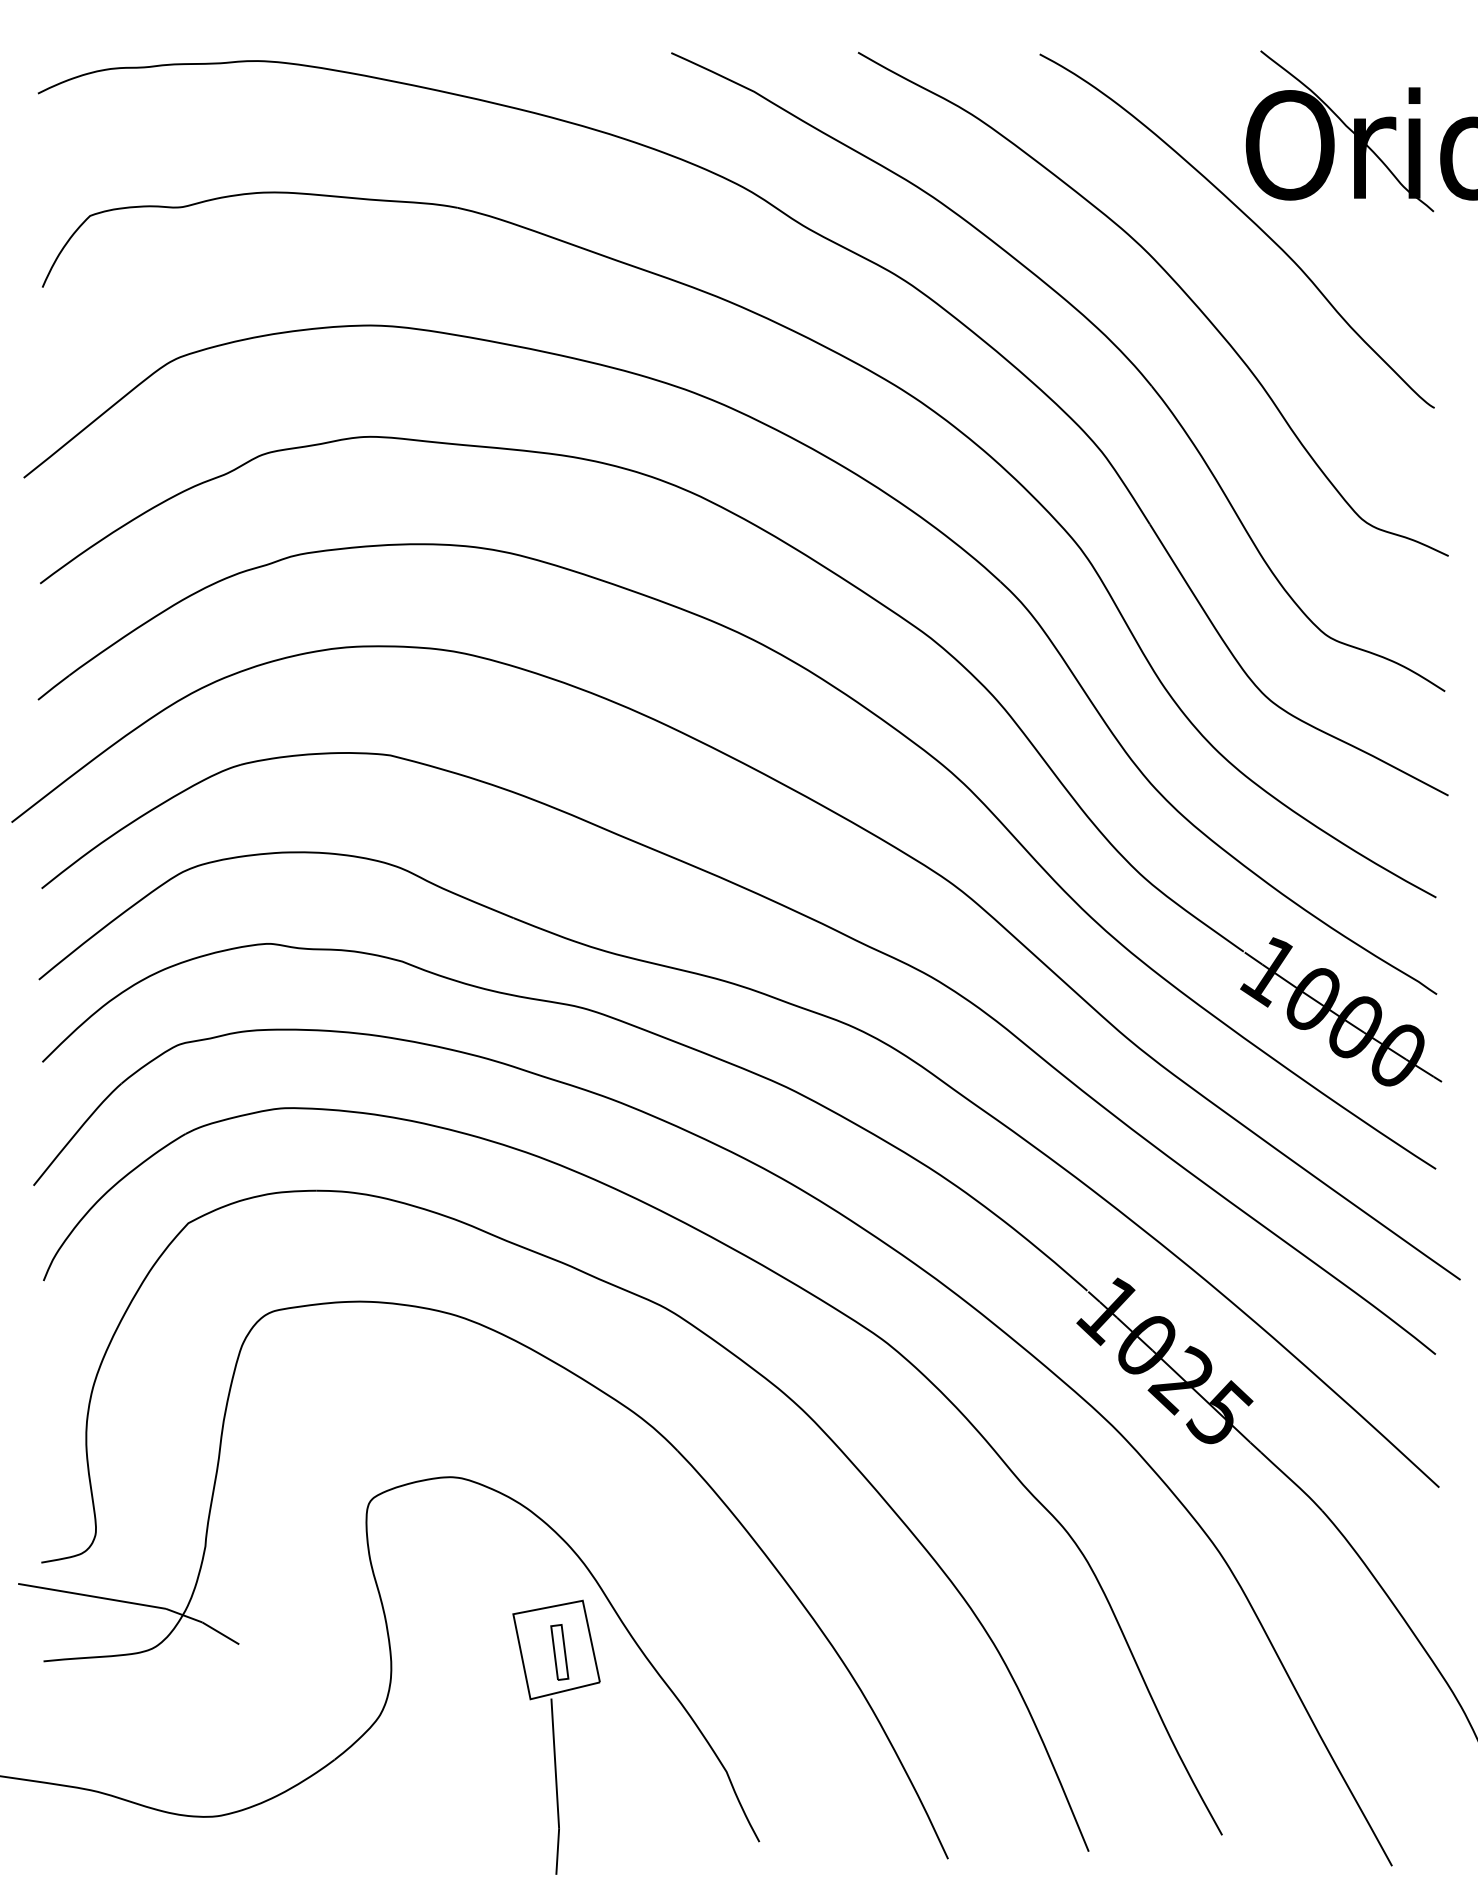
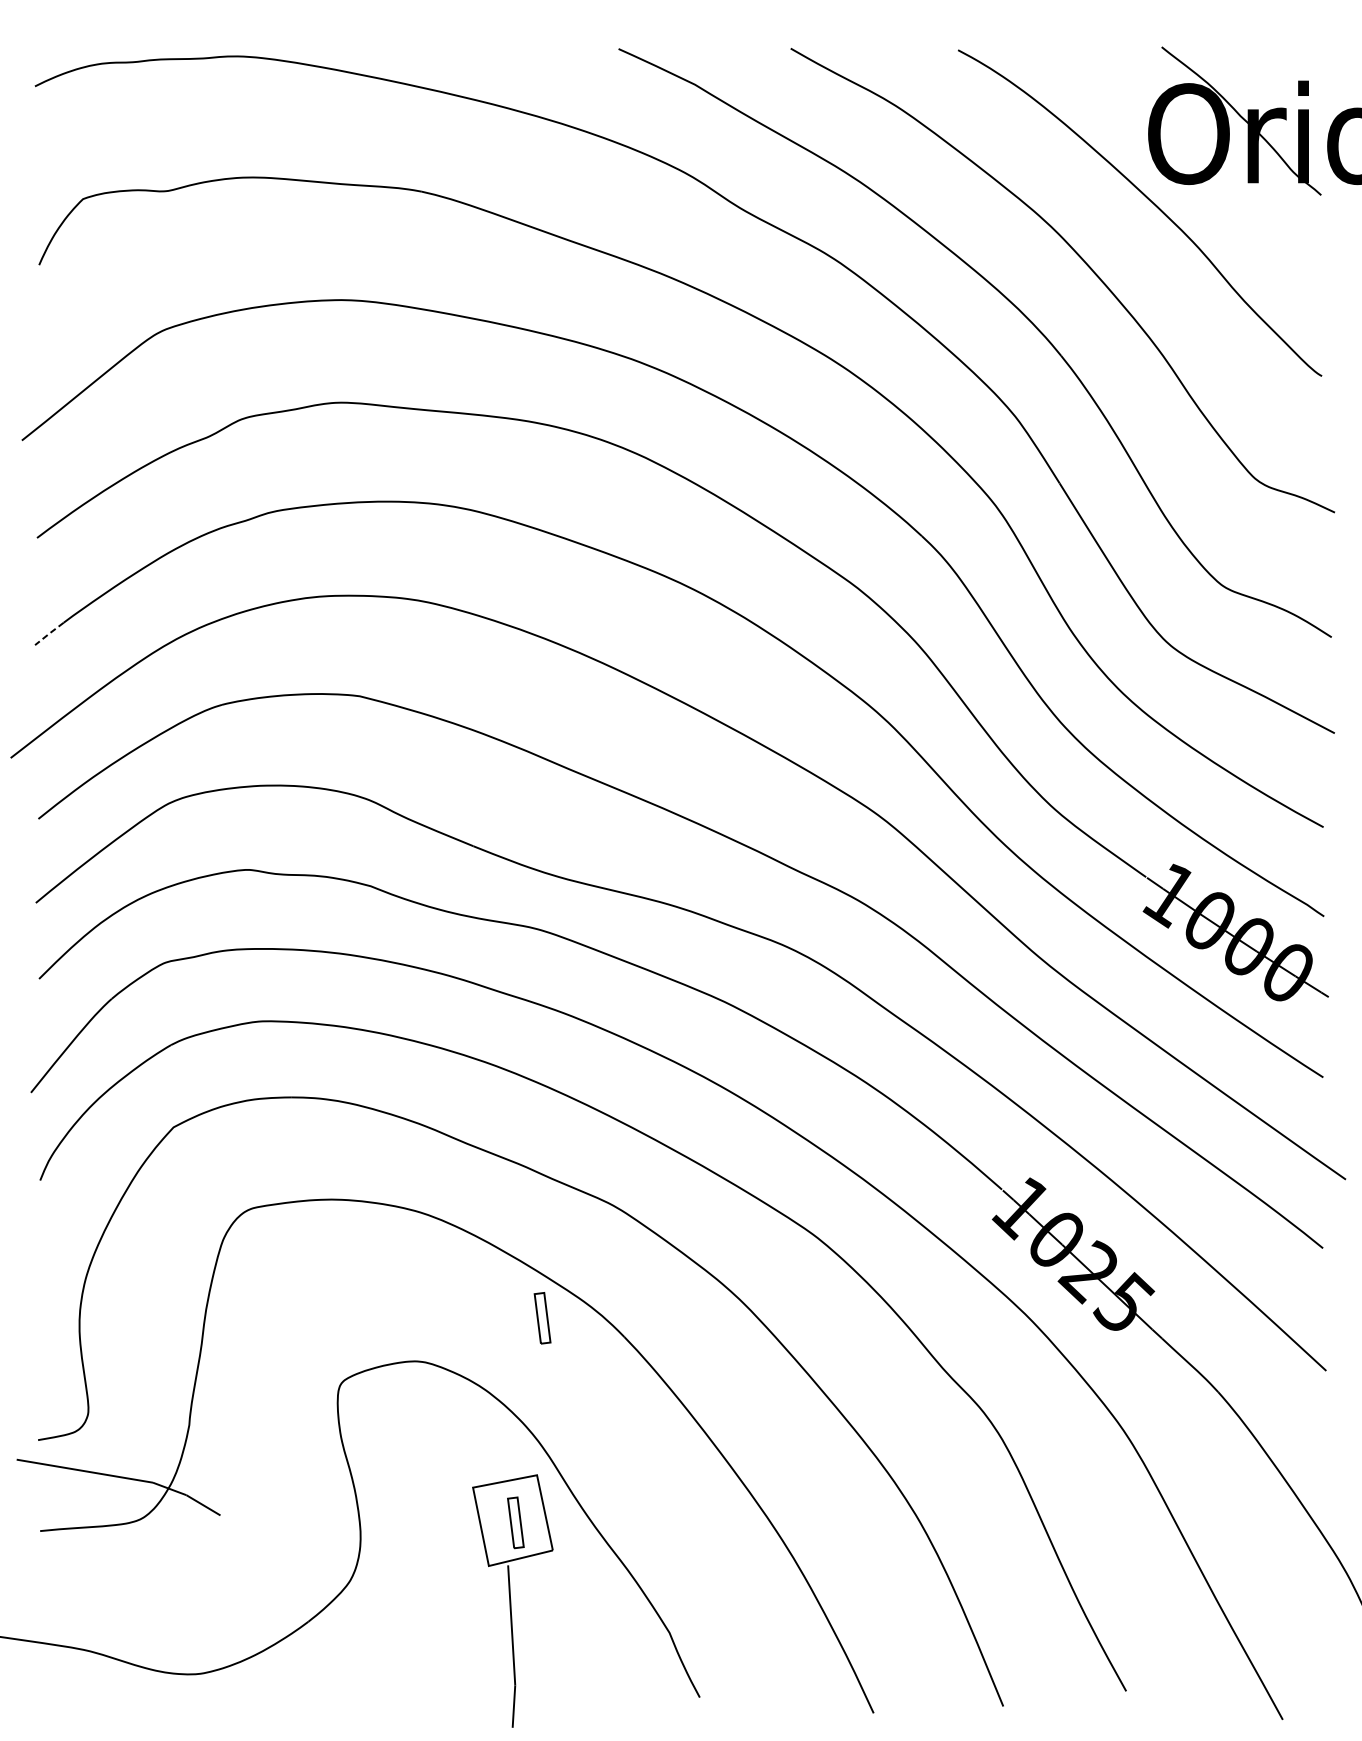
line: (54, 687) -> (50, 633), solid -> dashed
part: (588, 1430) -> (542, 1318), added

